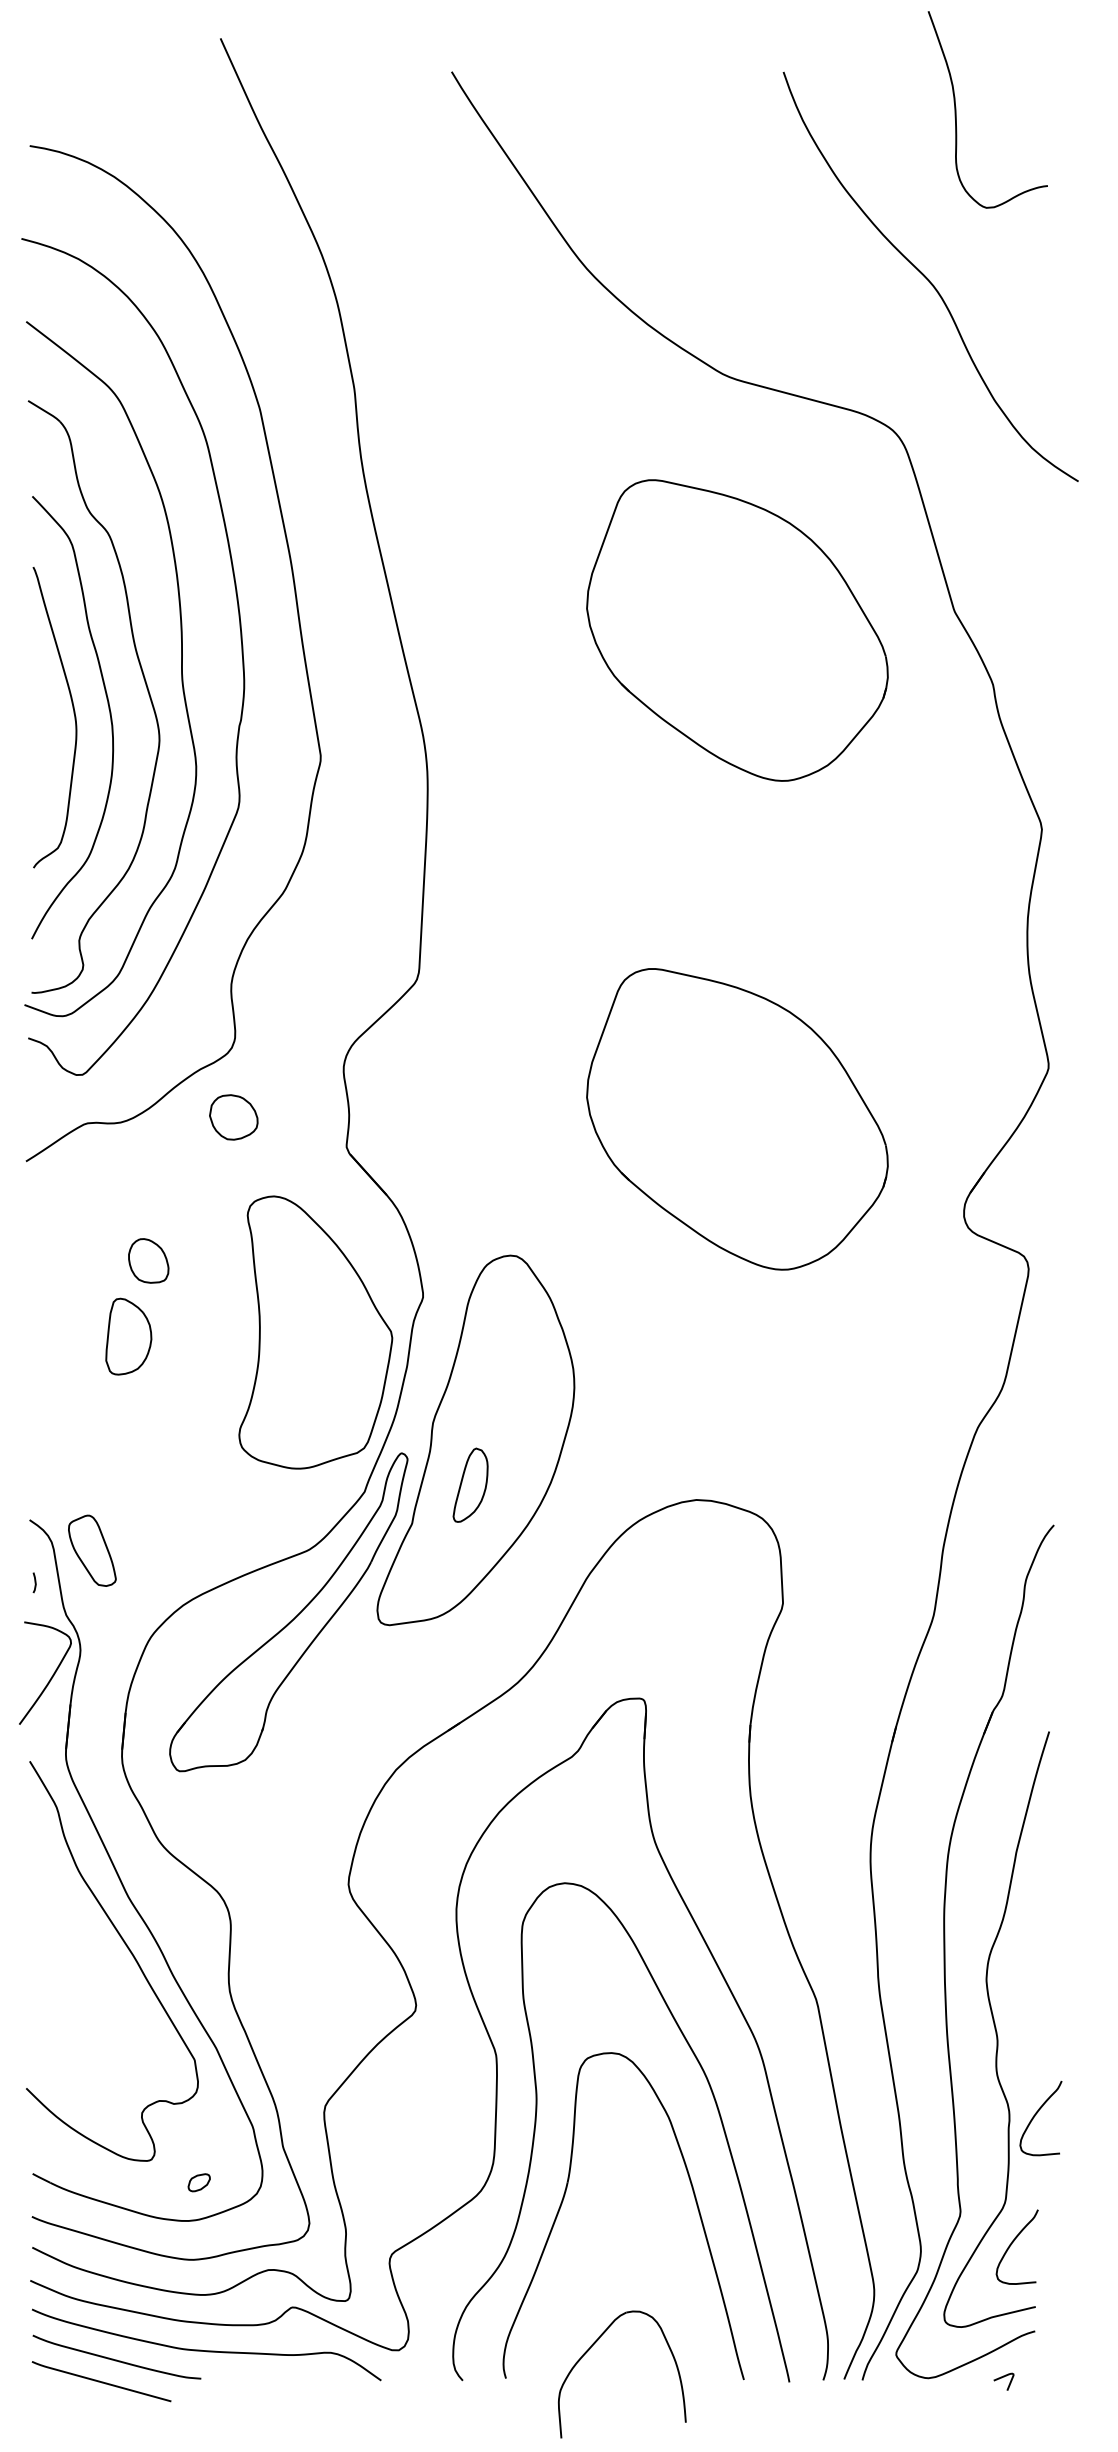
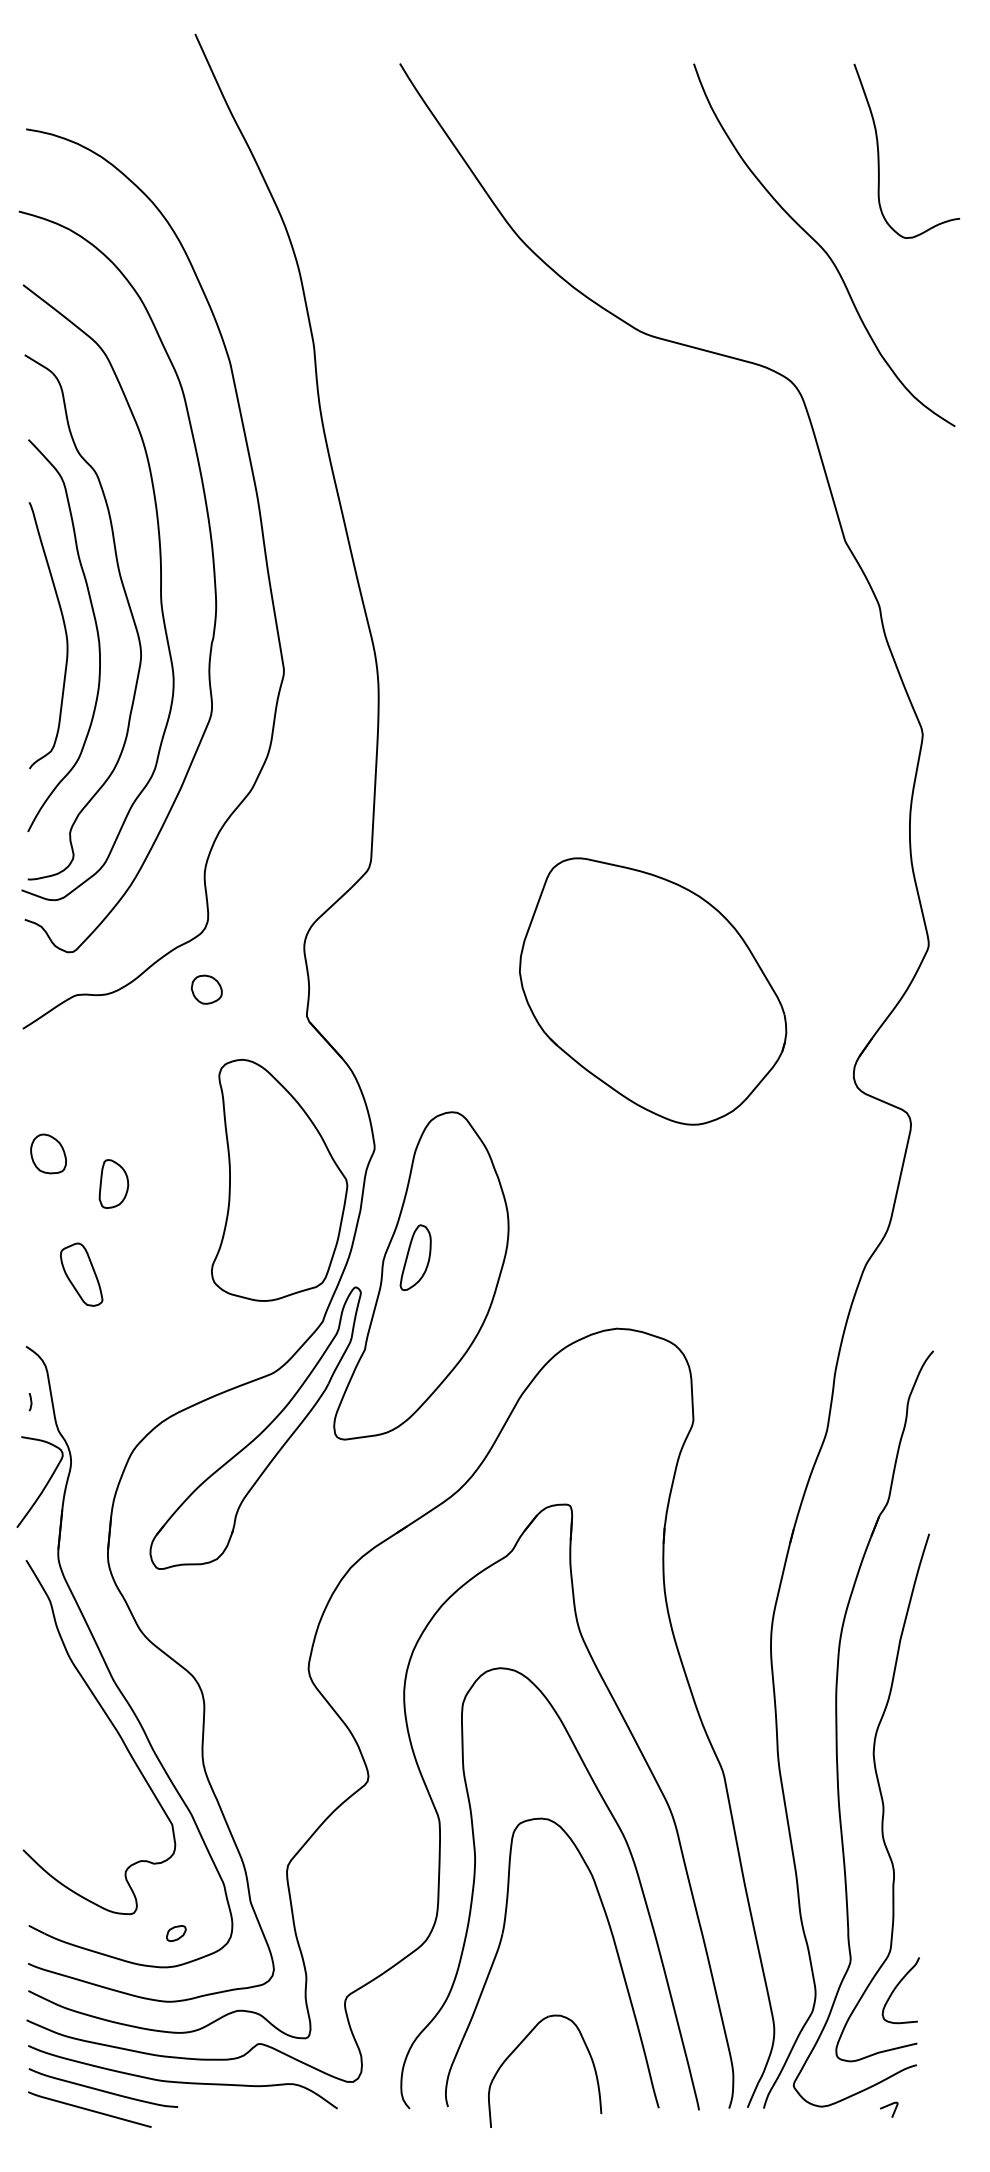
curve: (956, 110) -> (879, 151), moved
part: (737, 630) -> (653, 558), removed
part: (233, 1117) -> (206, 989), size x0.71
part: (148, 1260) -> (48, 1153), moved
part: (128, 1336) -> (113, 1183), size x0.71
part: (470, 1485) -> (415, 1257), moved
part: (92, 1550) -> (81, 1274), moved
curve: (1035, 2116) -> (917, 1874), removed
part: (593, 2346) -> (519, 2046), moved

